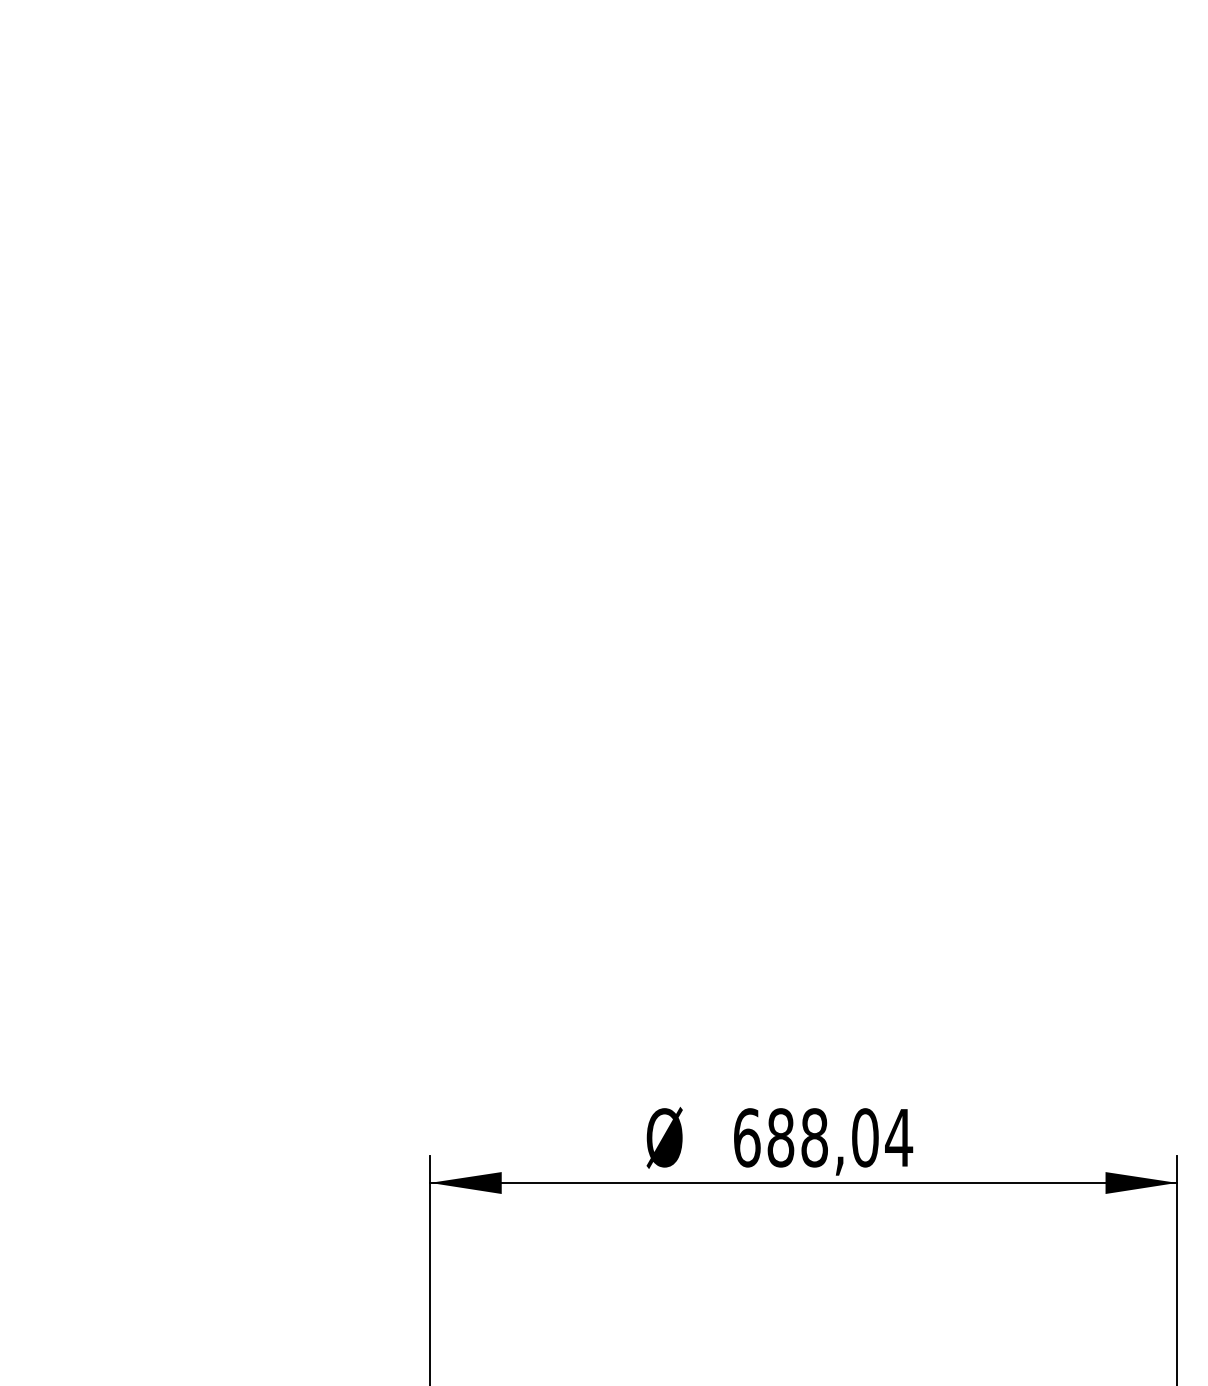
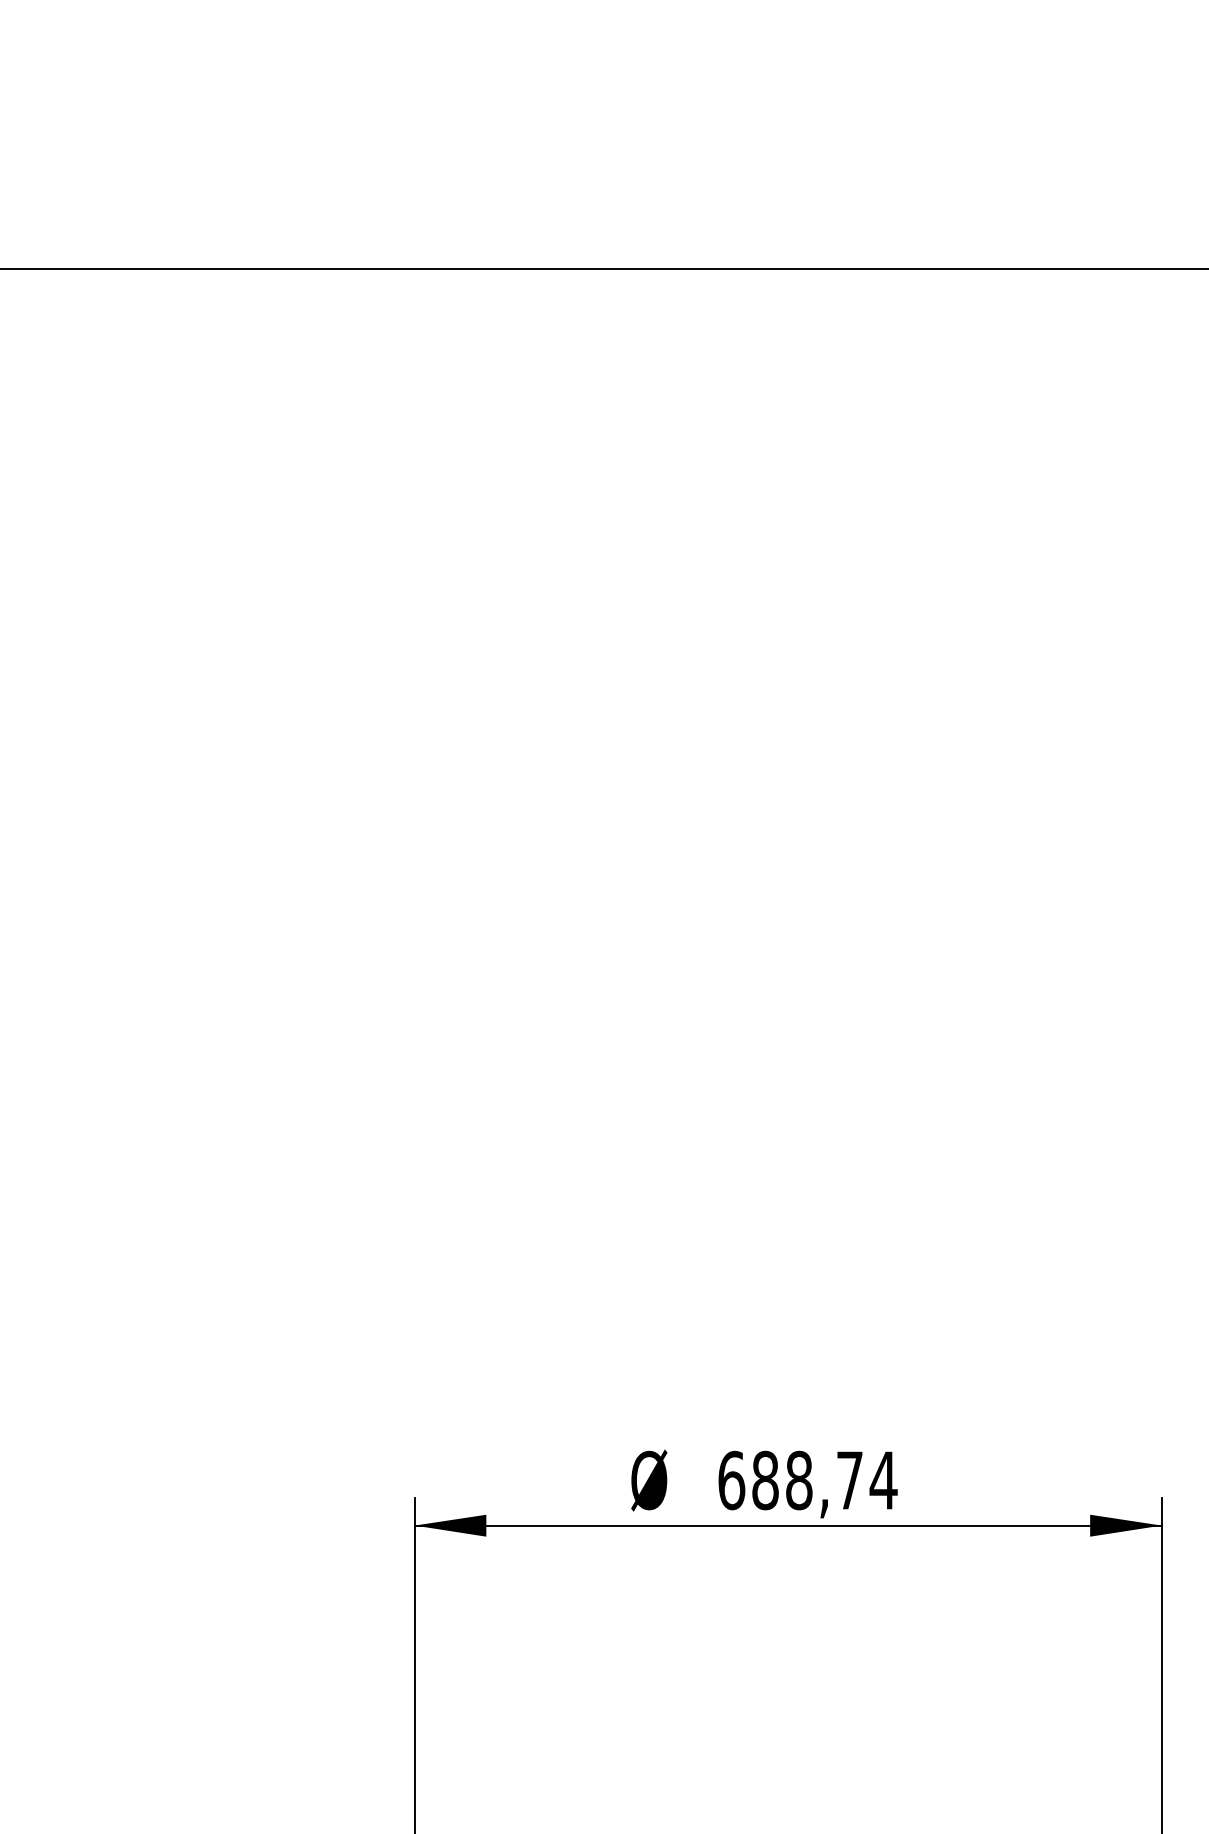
text: (864, 1137) -> (849, 1480), 688,04 -> 688,74

